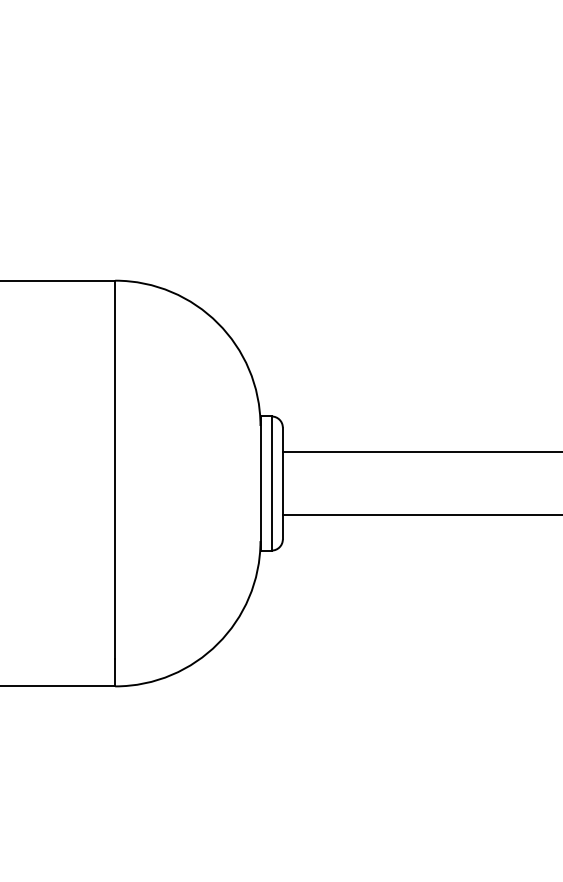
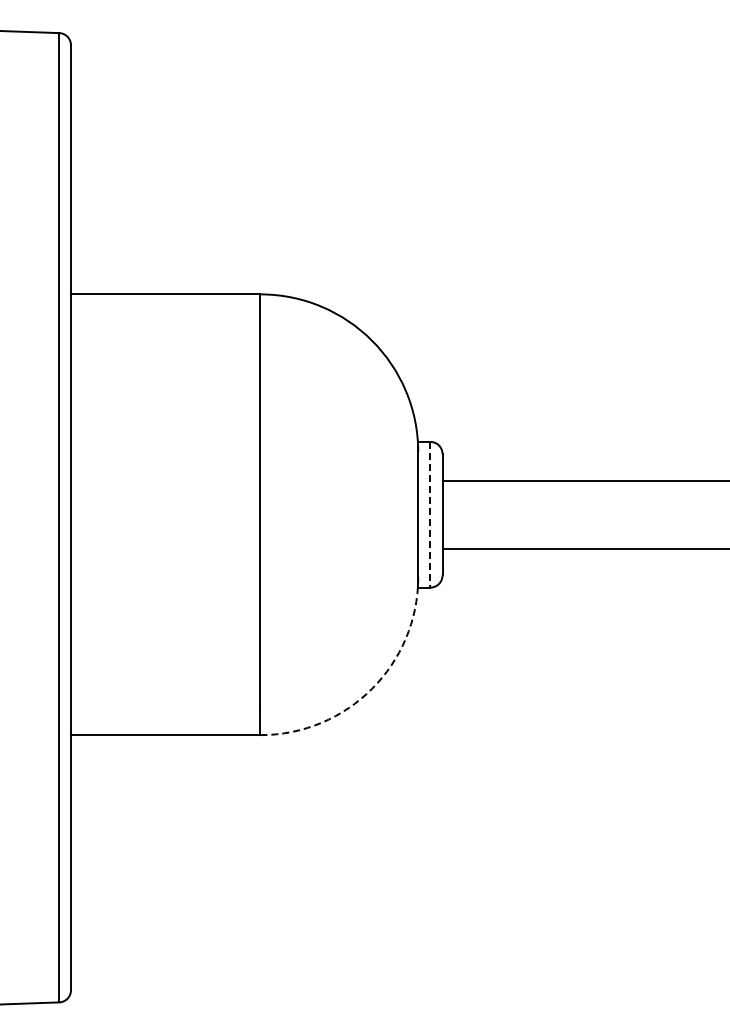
line: (271, 483) -> (430, 514), solid -> dashed
arc: (218, 643) -> (372, 688), solid -> dashed

